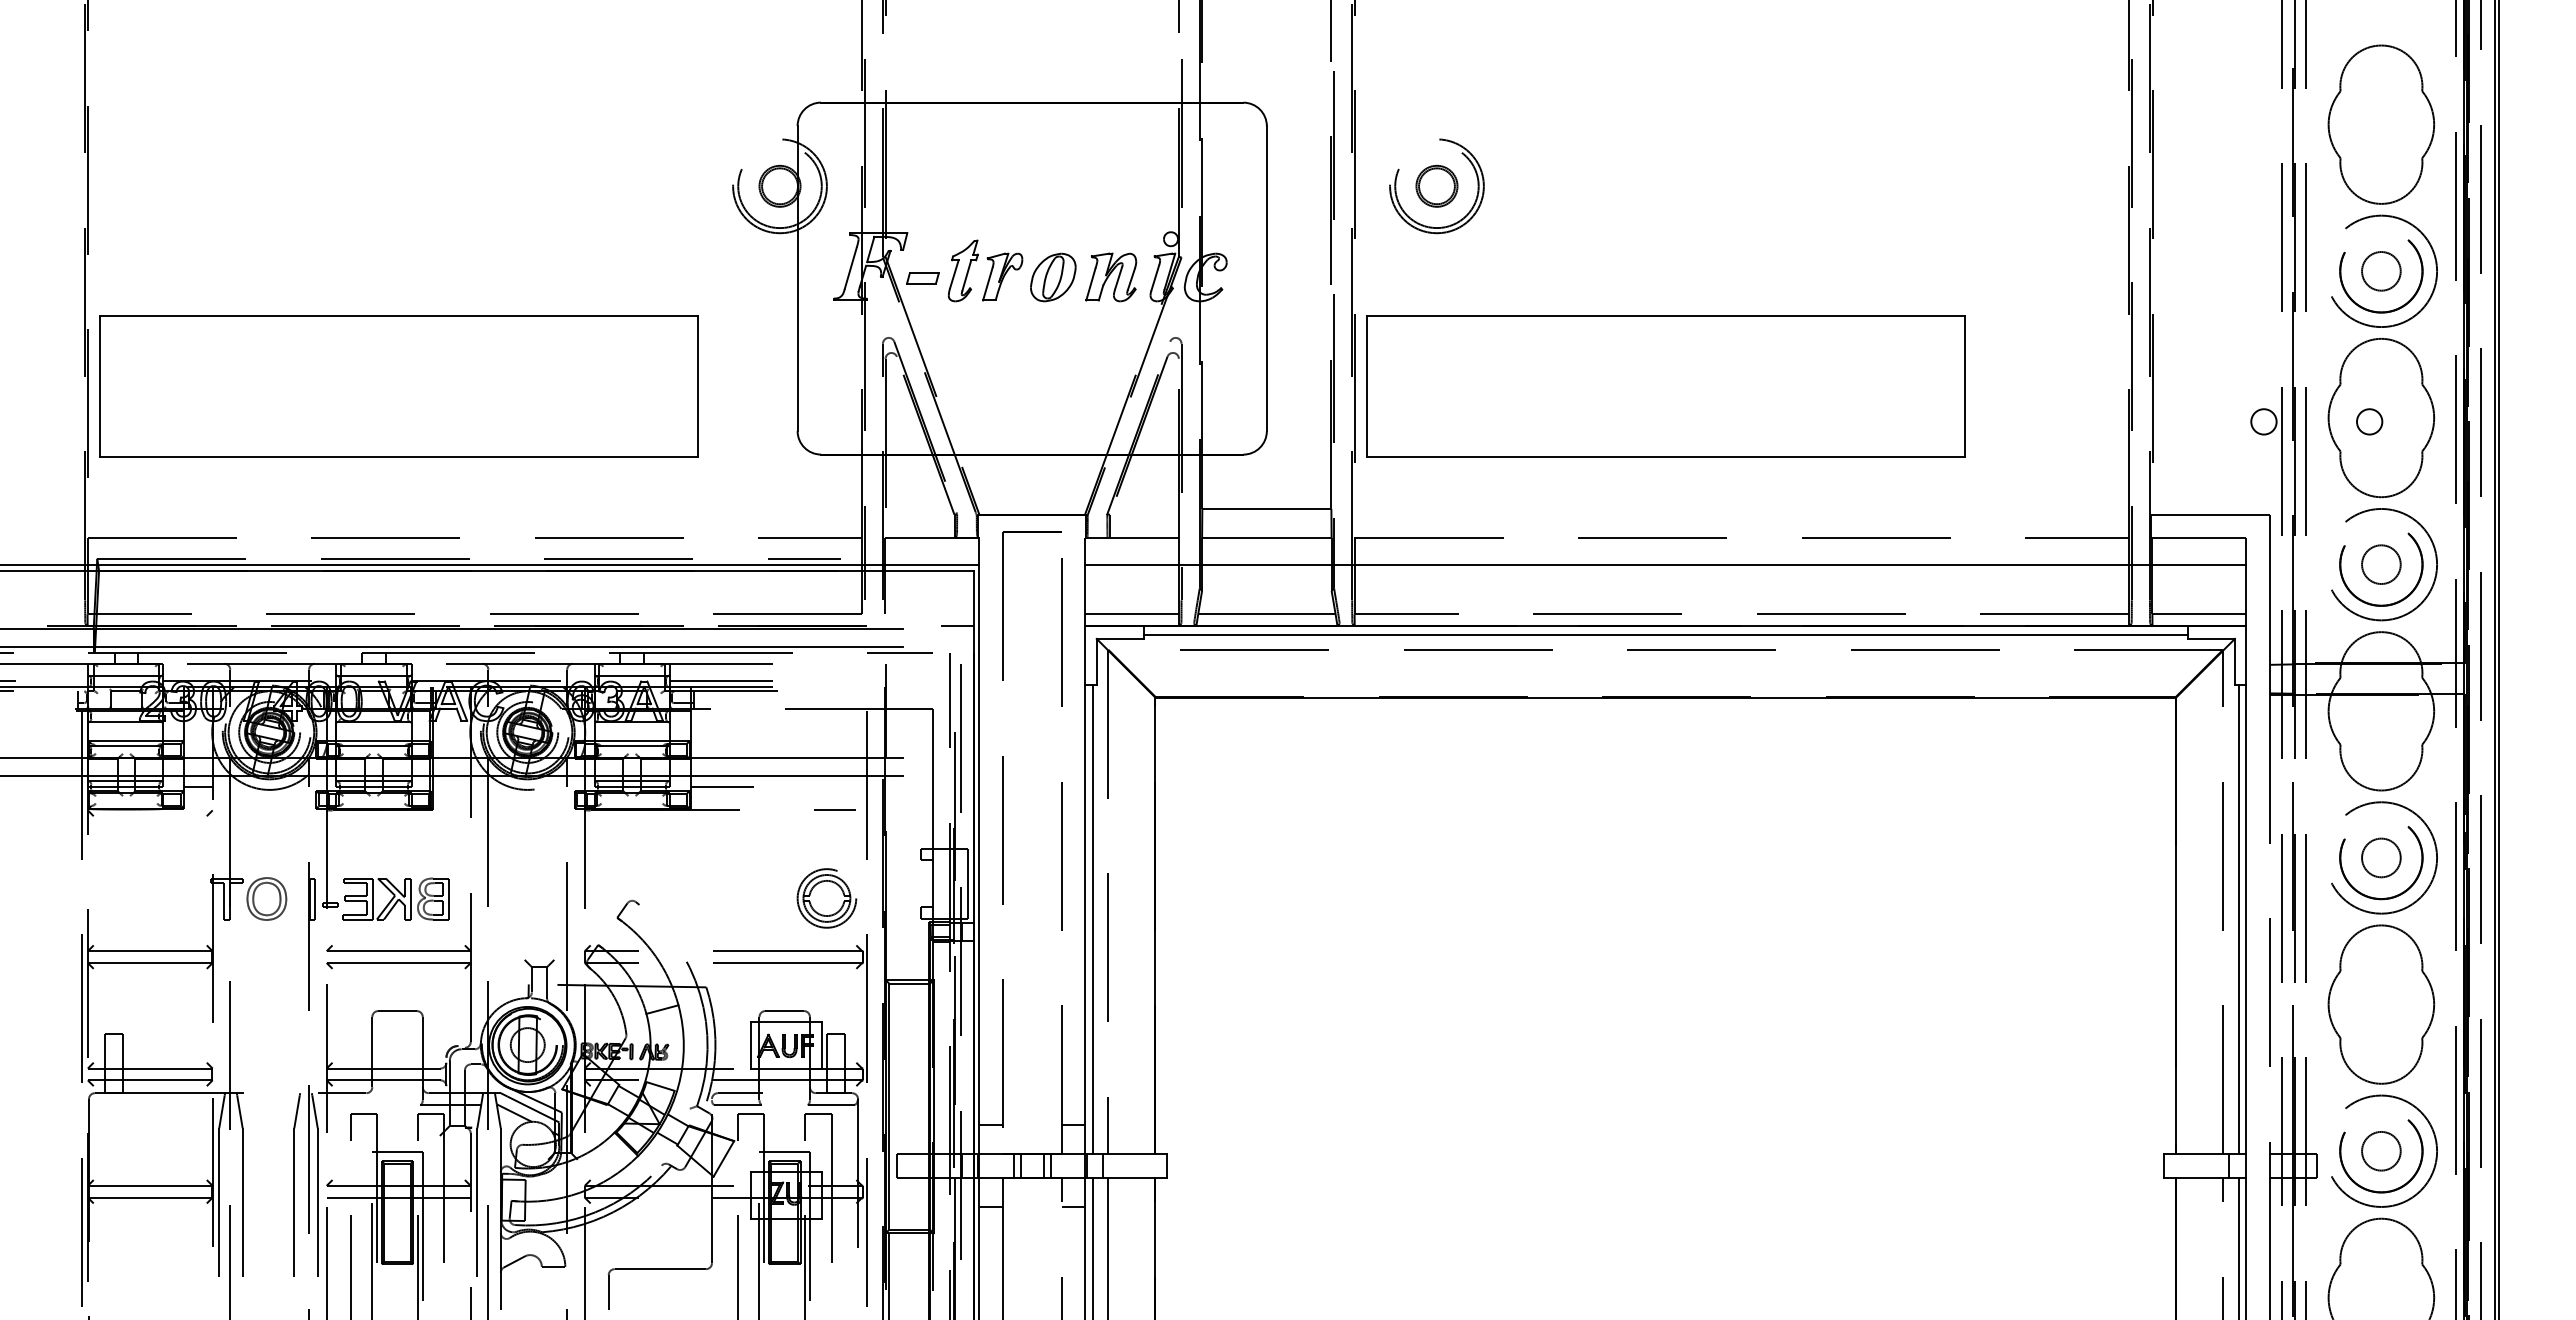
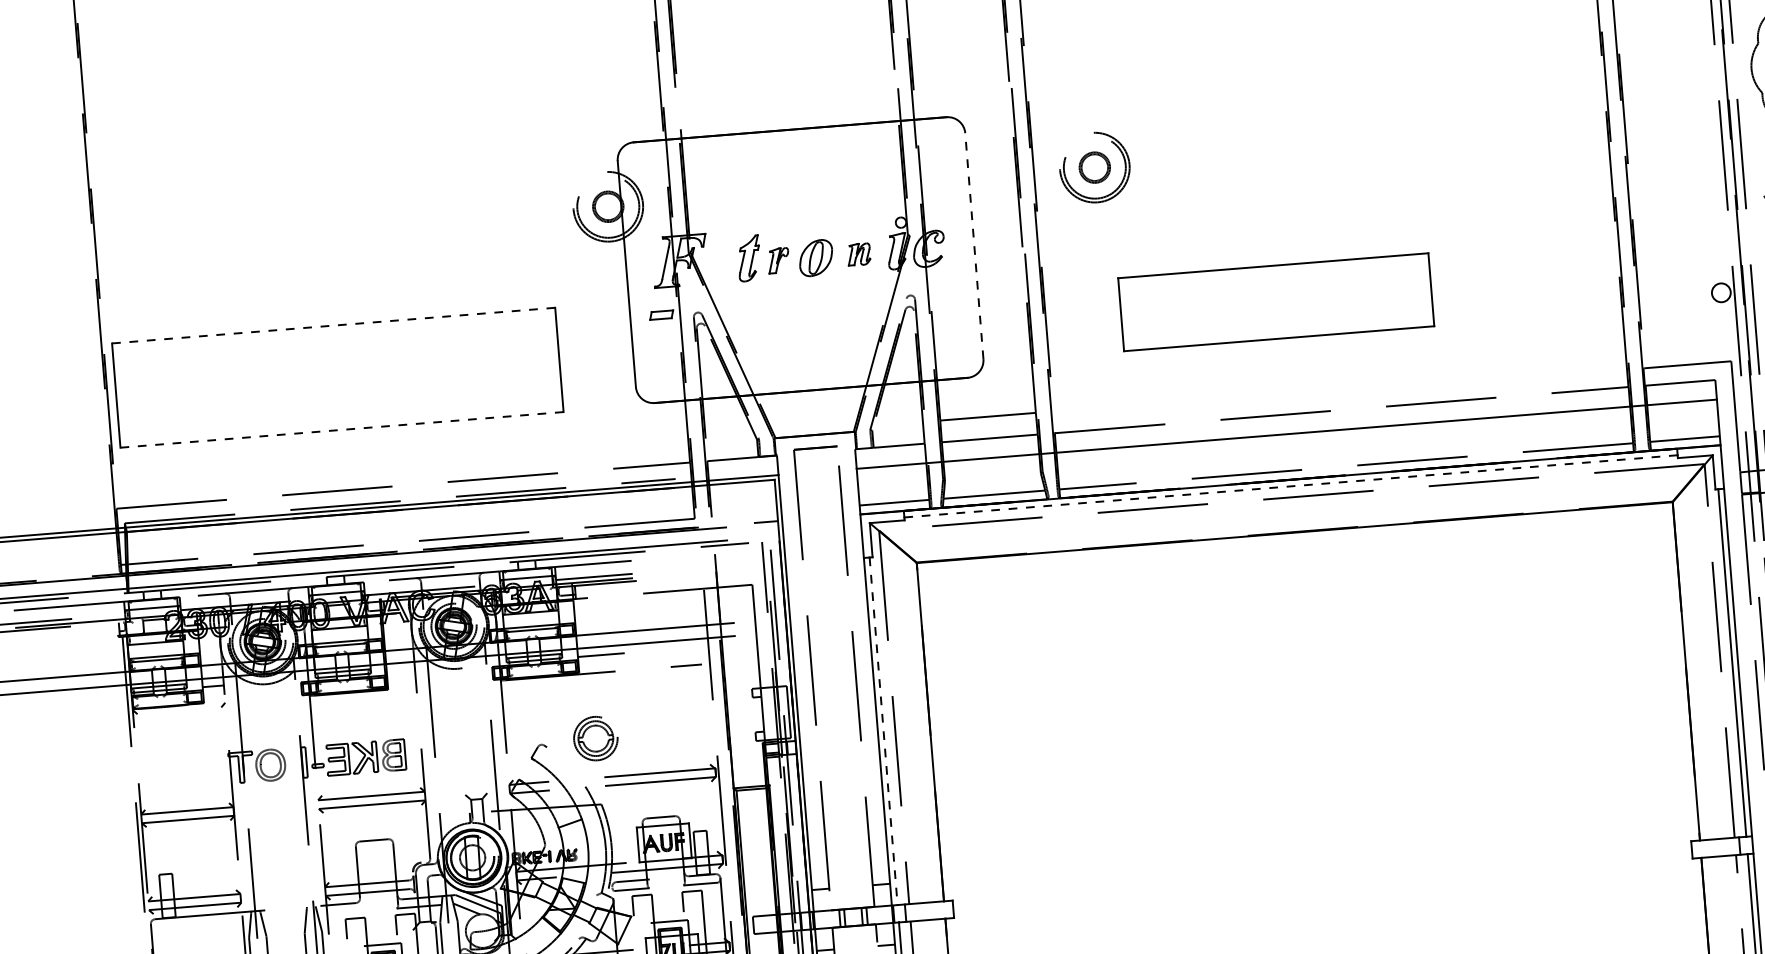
part: (1002, 276) -> (778, 260), size x0.7
part: (1111, 277) -> (859, 254), size x0.6
part: (922, 278) -> (661, 315), moved
line: (1266, 278) -> (974, 246), solid -> dashed
line: (398, 316) -> (333, 325), solid -> dashed
part: (1665, 386) -> (1276, 302), size x0.7
line: (399, 456) -> (342, 429), solid -> dashed
line: (1665, 635) -> (1290, 486), solid -> dashed
part: (826, 898) -> (595, 738), moved
line: (1092, 919) -> (883, 731), solid -> dashed

